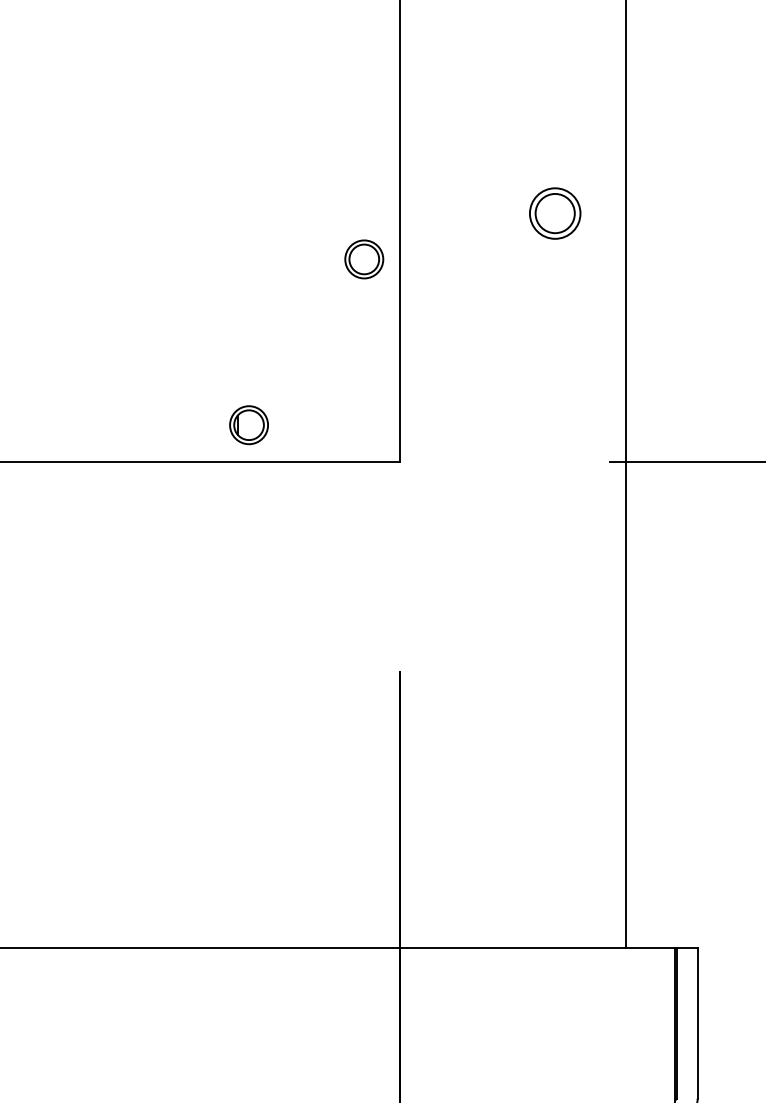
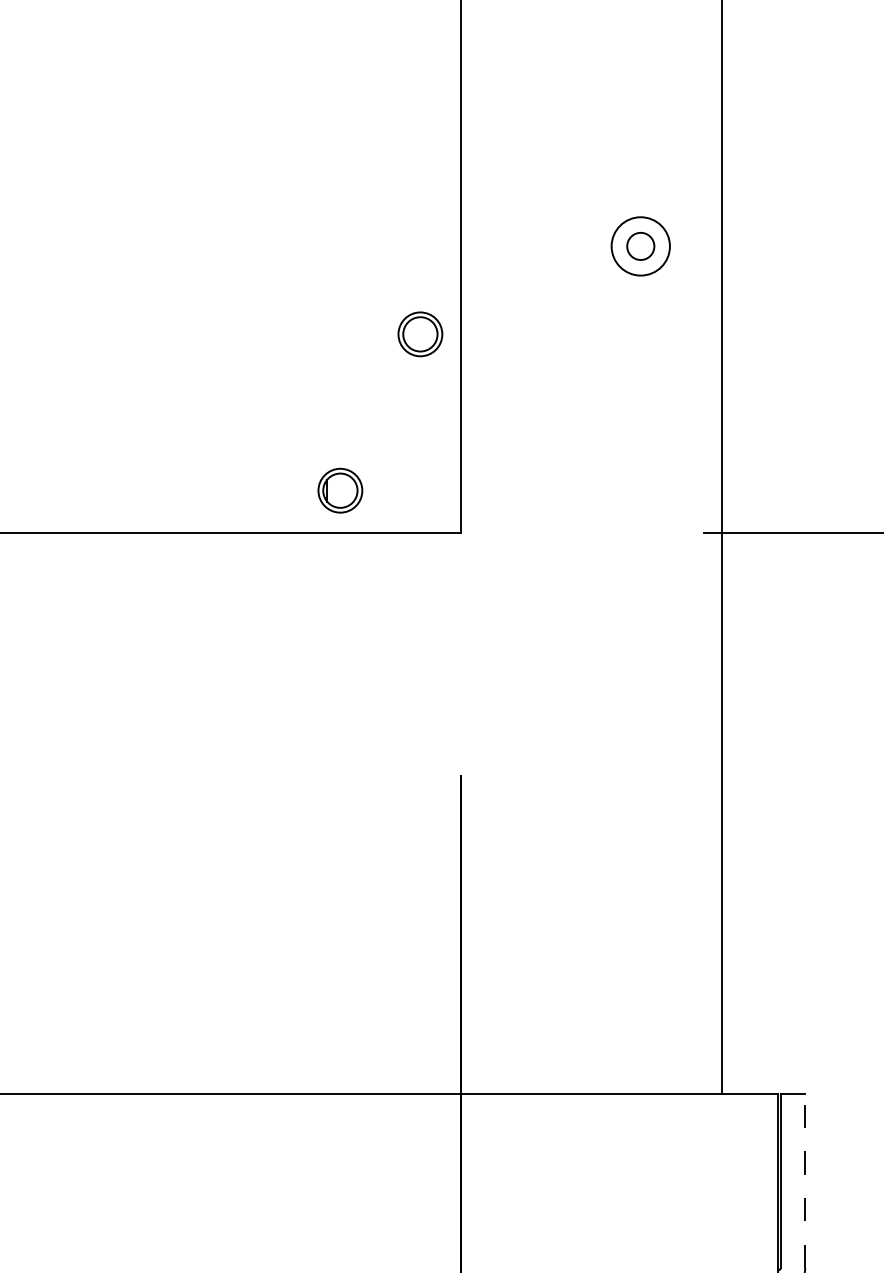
circle: (554, 213) -> (640, 246), size x0.6
part: (364, 259) -> (420, 334), moved
part: (249, 425) -> (340, 490), moved
line: (697, 1022) -> (805, 1180), solid -> dashed

